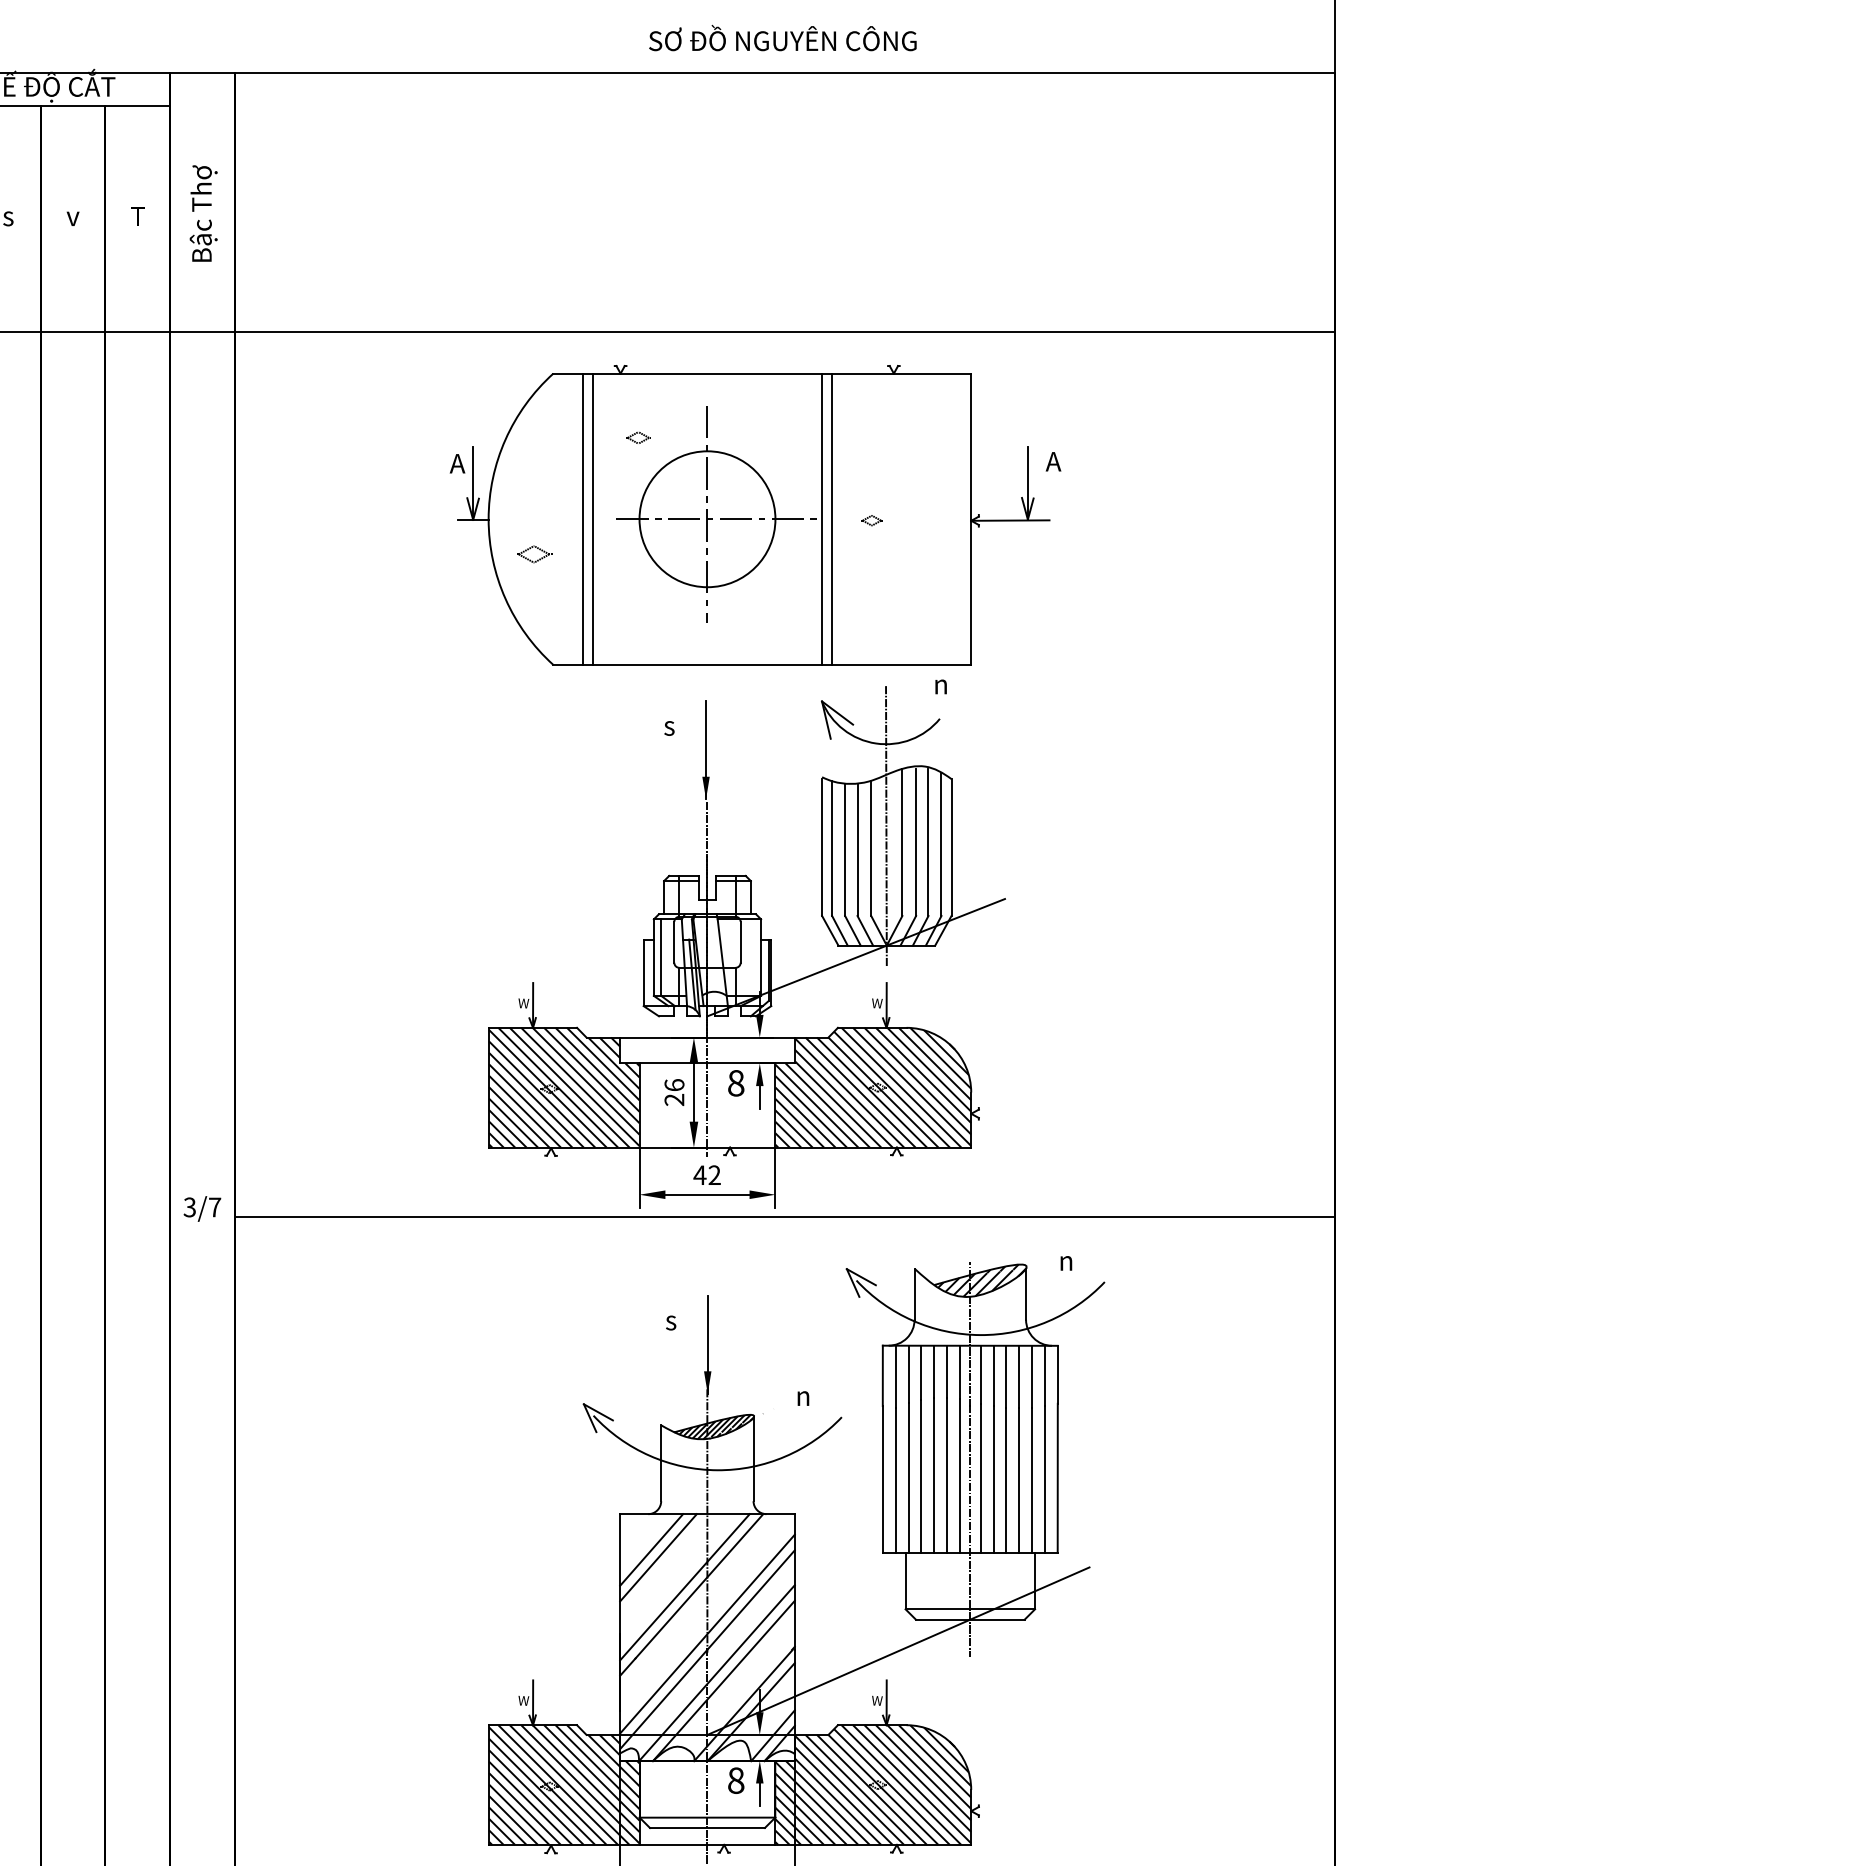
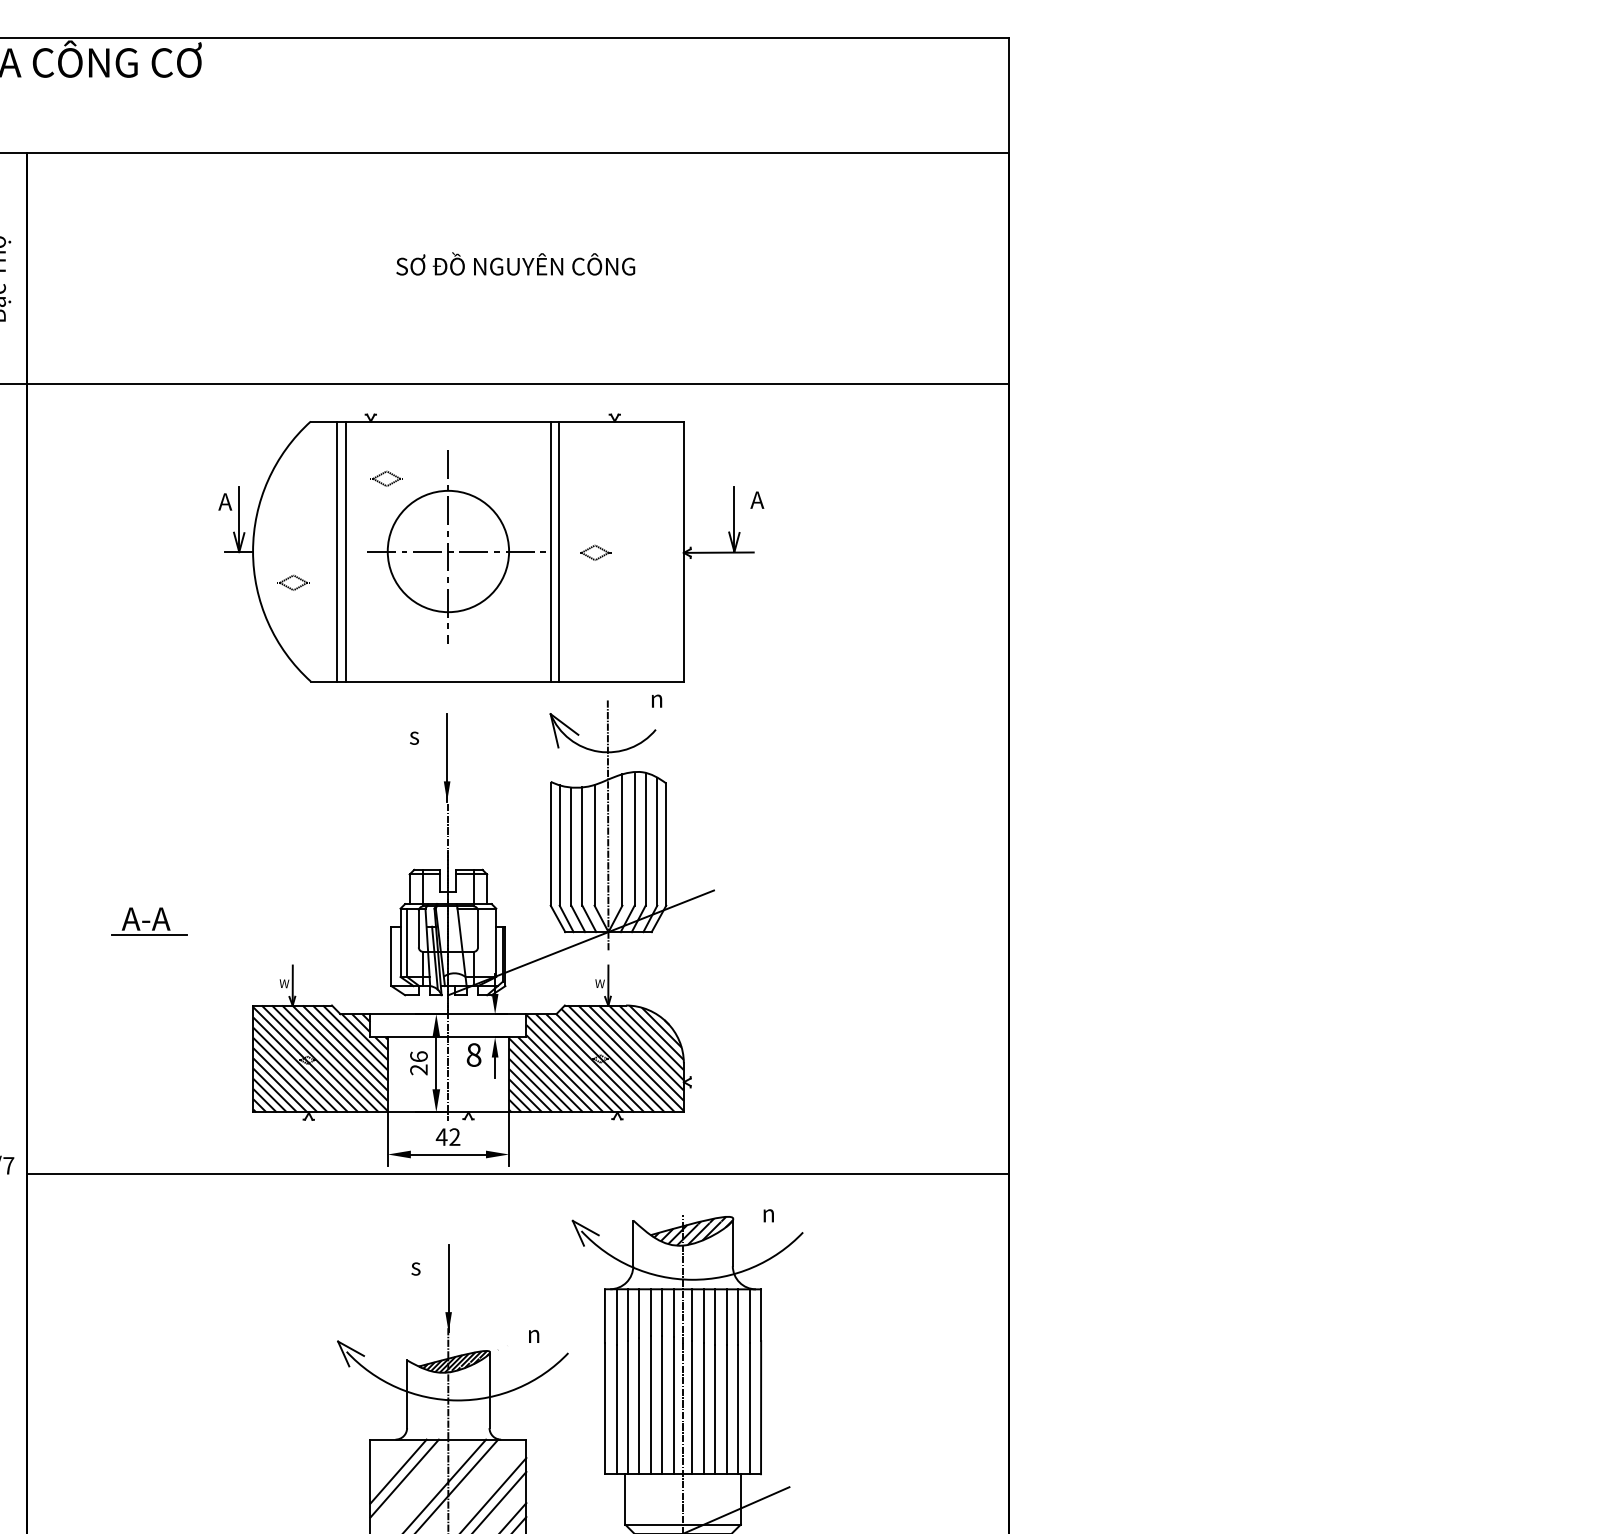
text: (782, 38) -> (515, 264), moved
part: (638, 437) -> (386, 478), size x1.43
part: (871, 520) -> (594, 552), size x1.67
part: (372, 933) -> (149, 921), added

